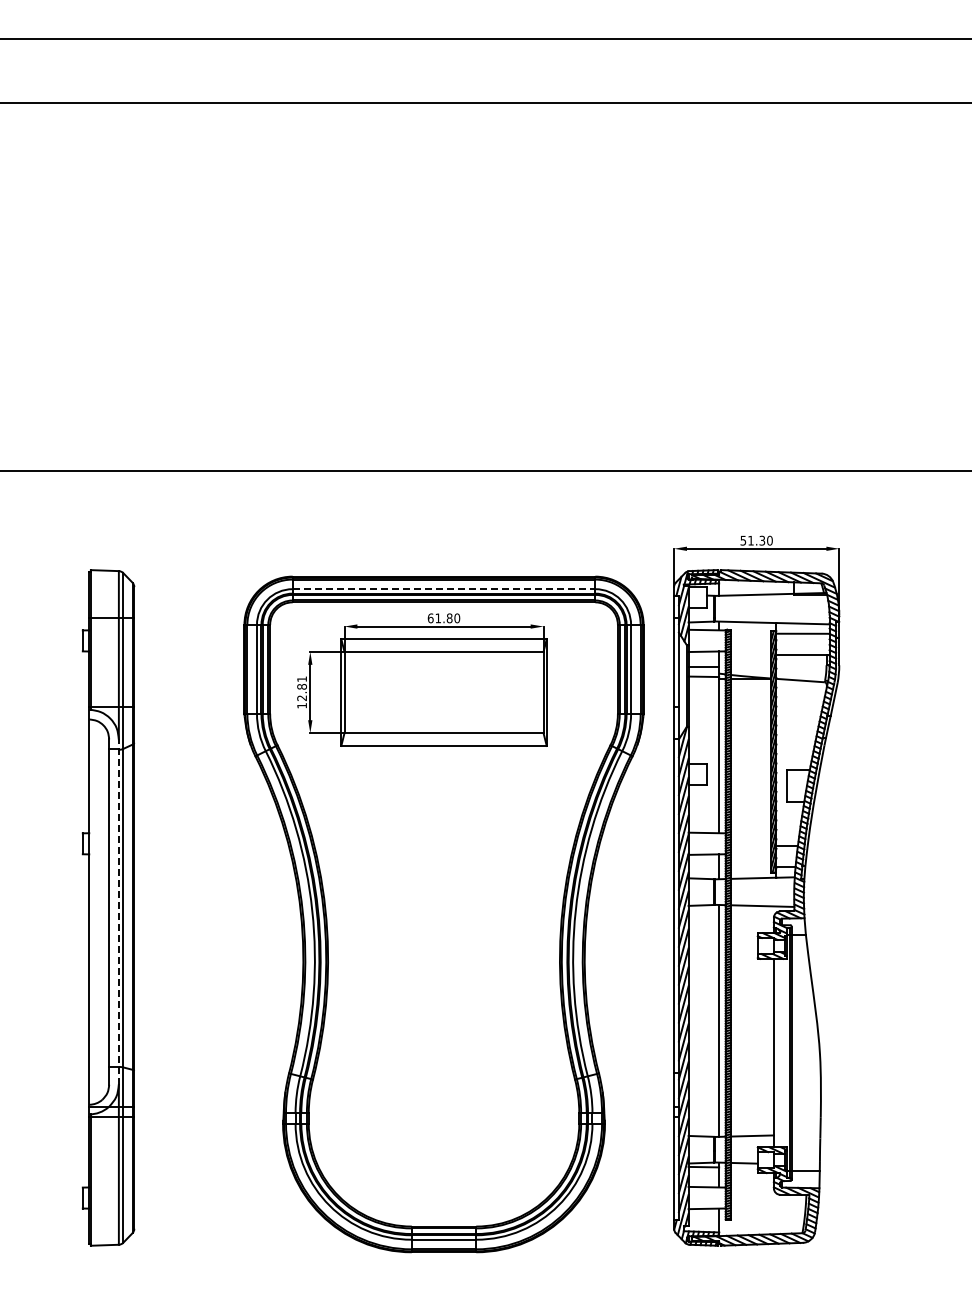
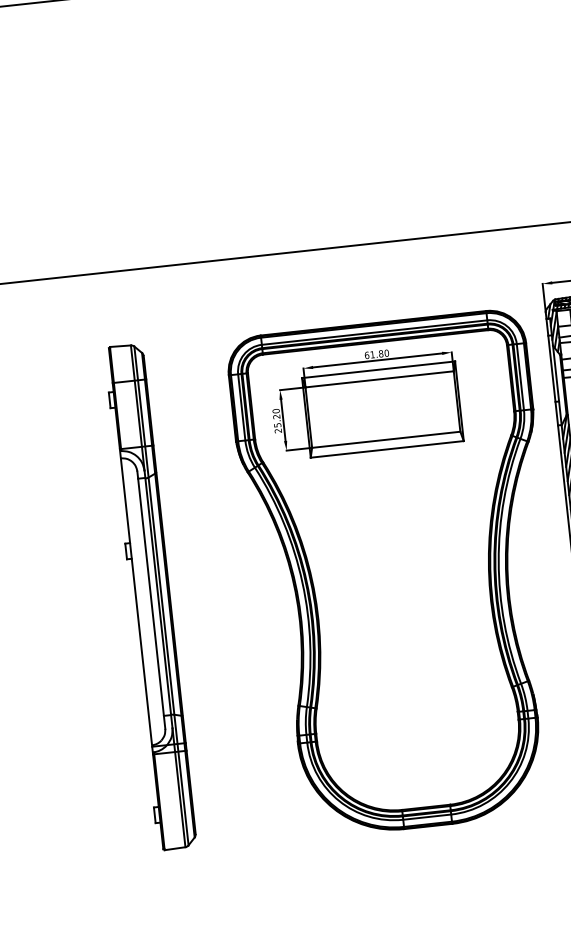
line: (444, 589) -> (374, 332), dashed -> solid
text: (302, 692) -> (277, 421), 12.81 -> 25.20
line: (118, 912) -> (158, 599), dashed -> solid

